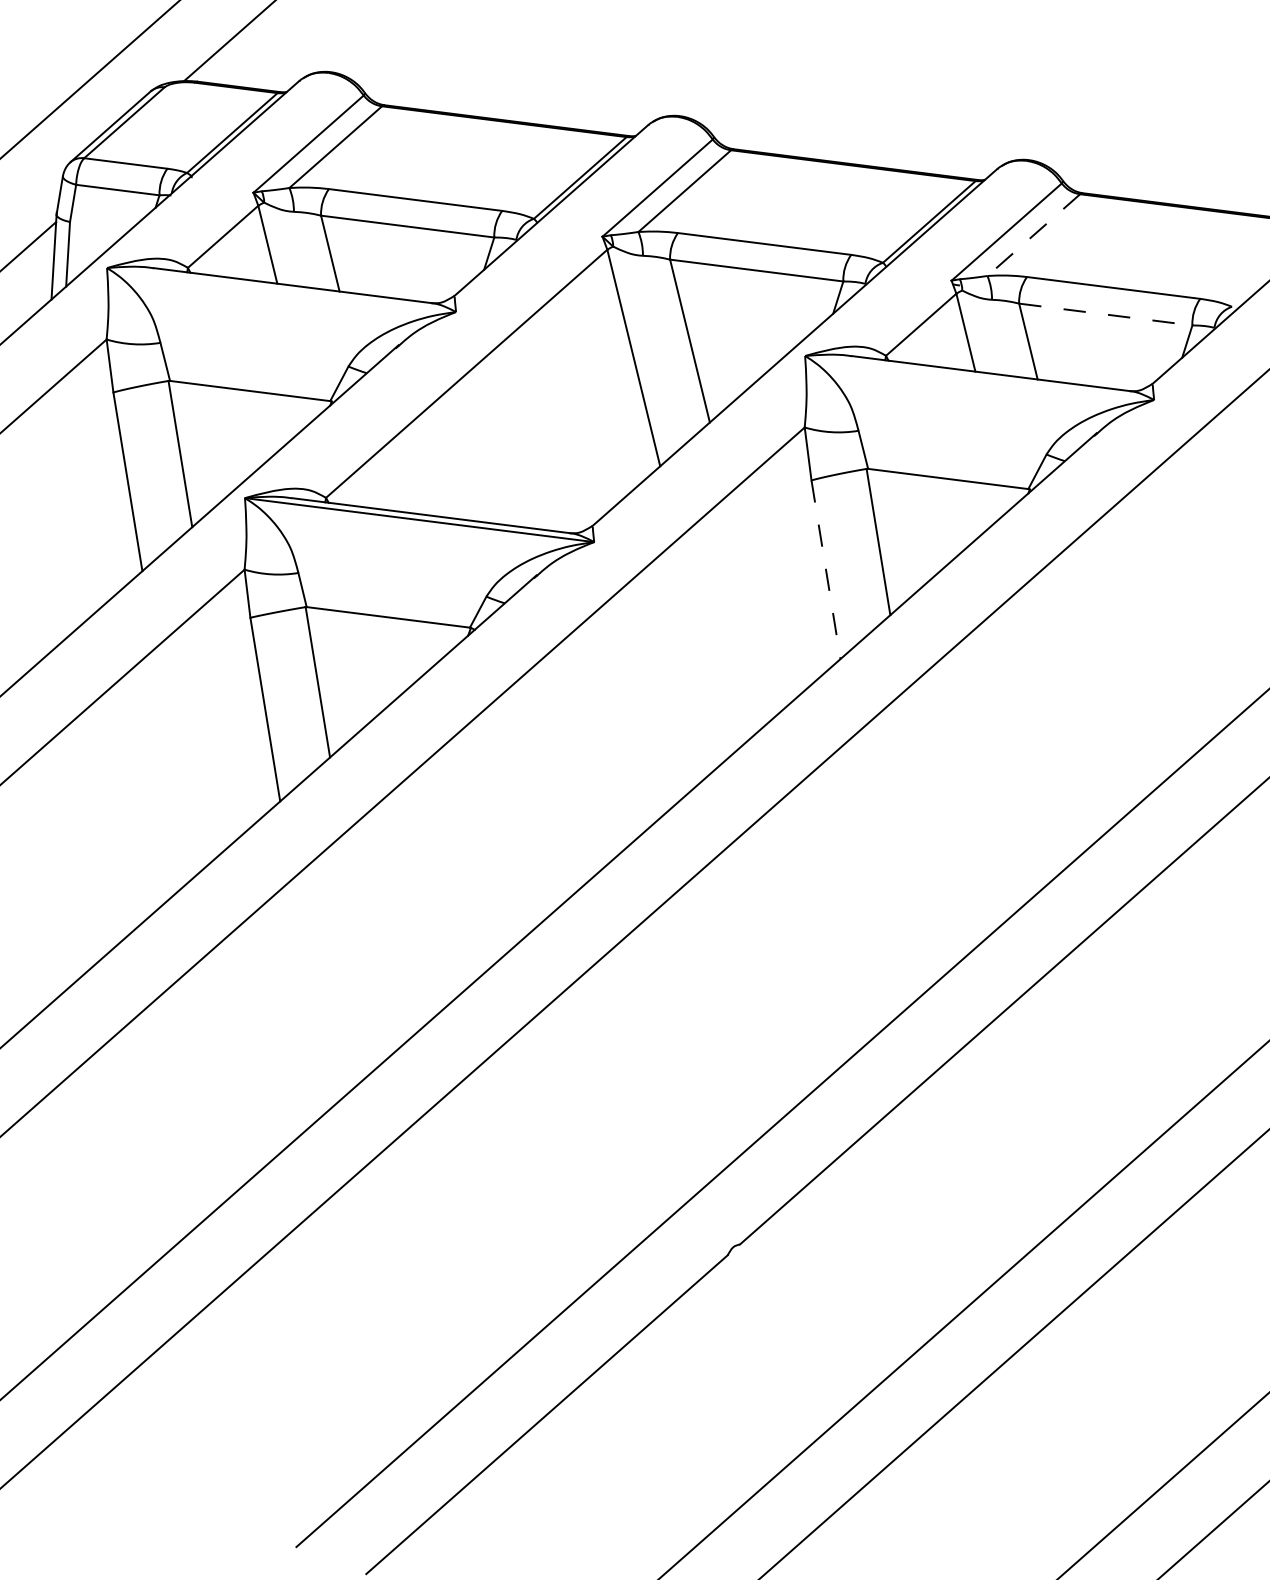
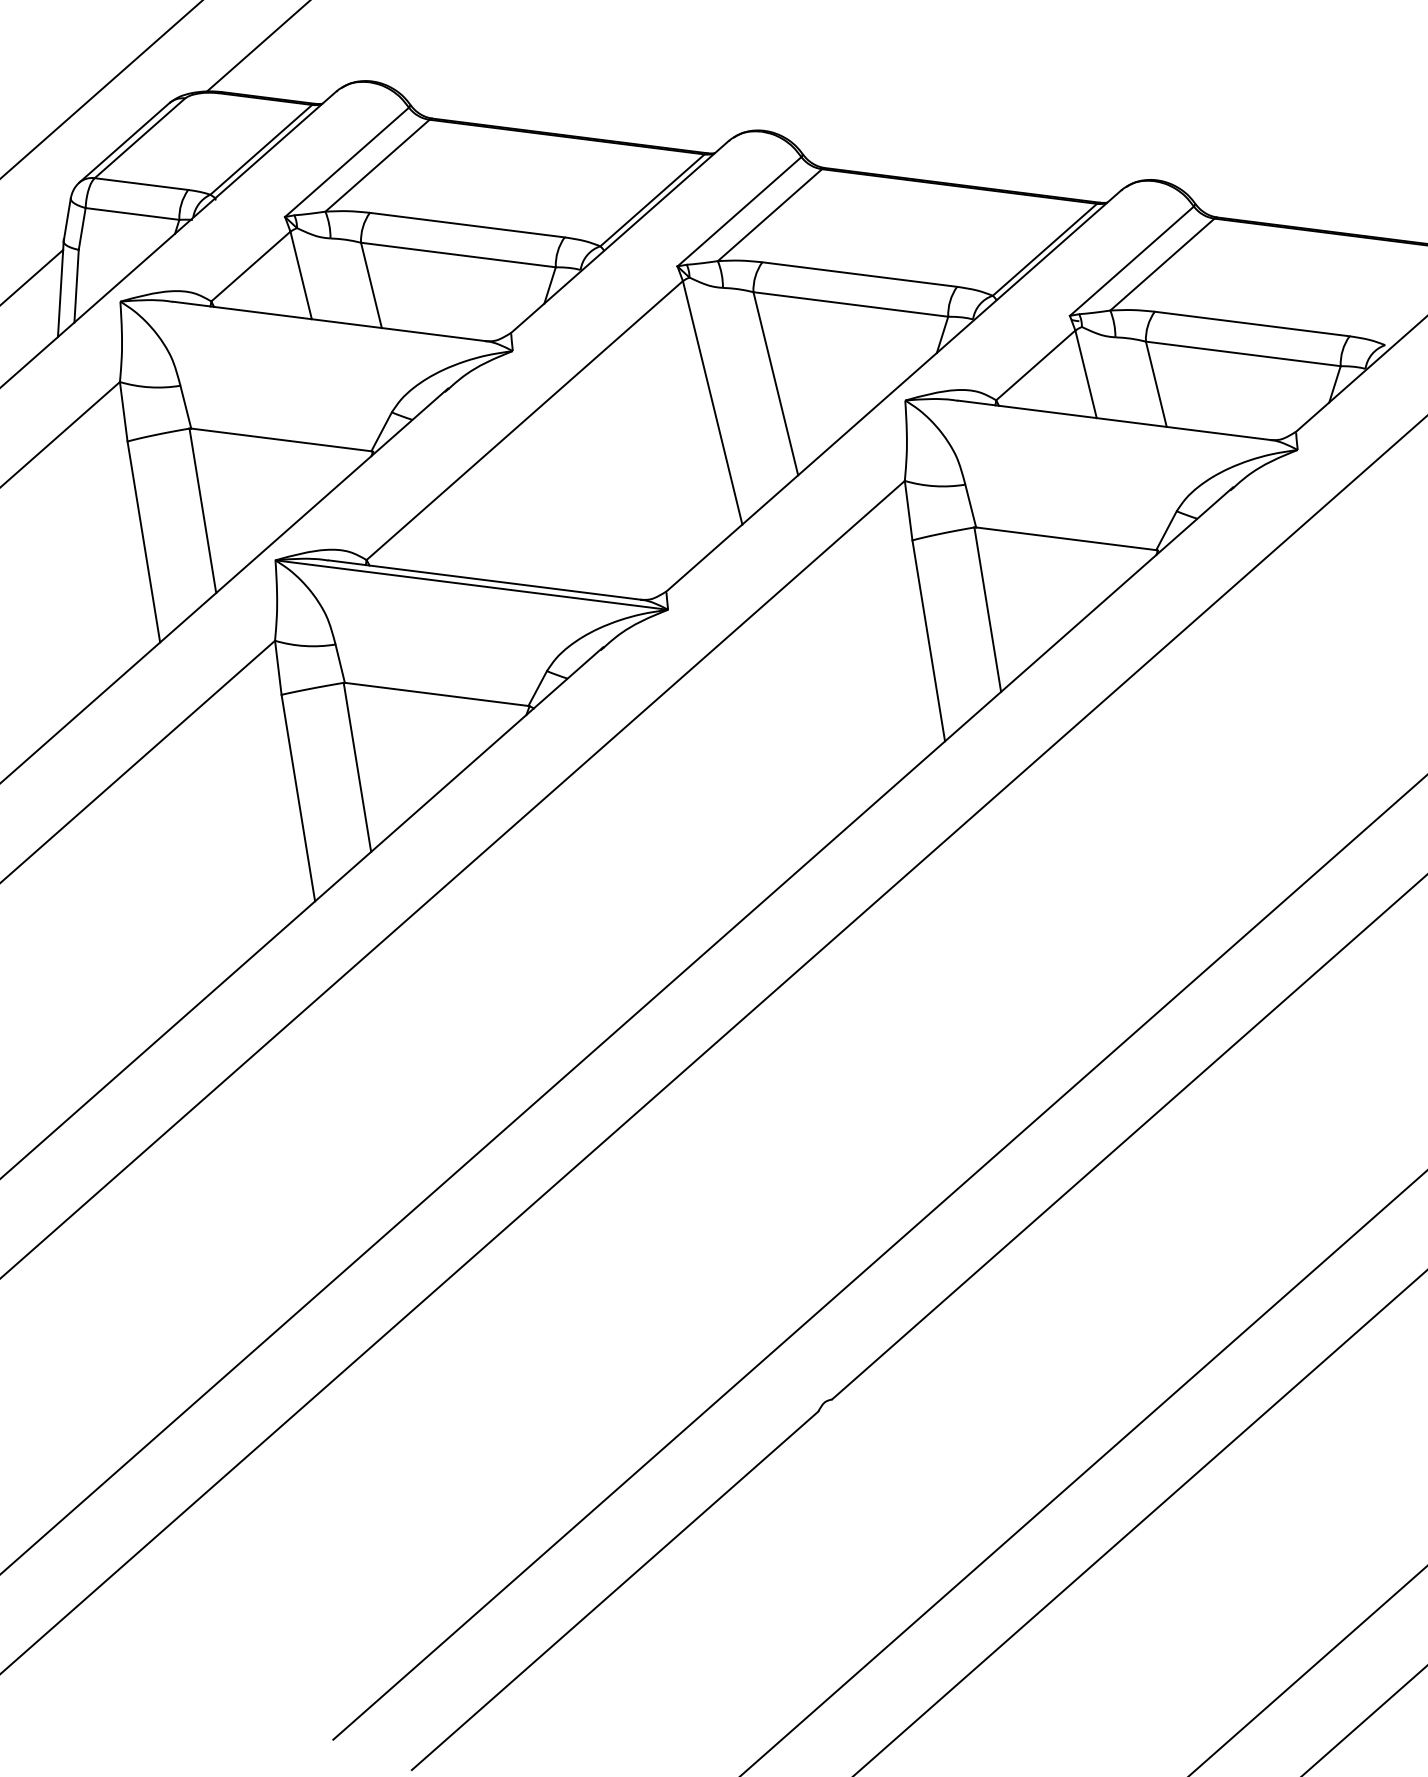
line: (1033, 235) -> (1162, 264), dashed -> solid
line: (1105, 314) -> (1243, 353), dashed -> solid
line: (825, 569) -> (928, 640), dashed -> solid

